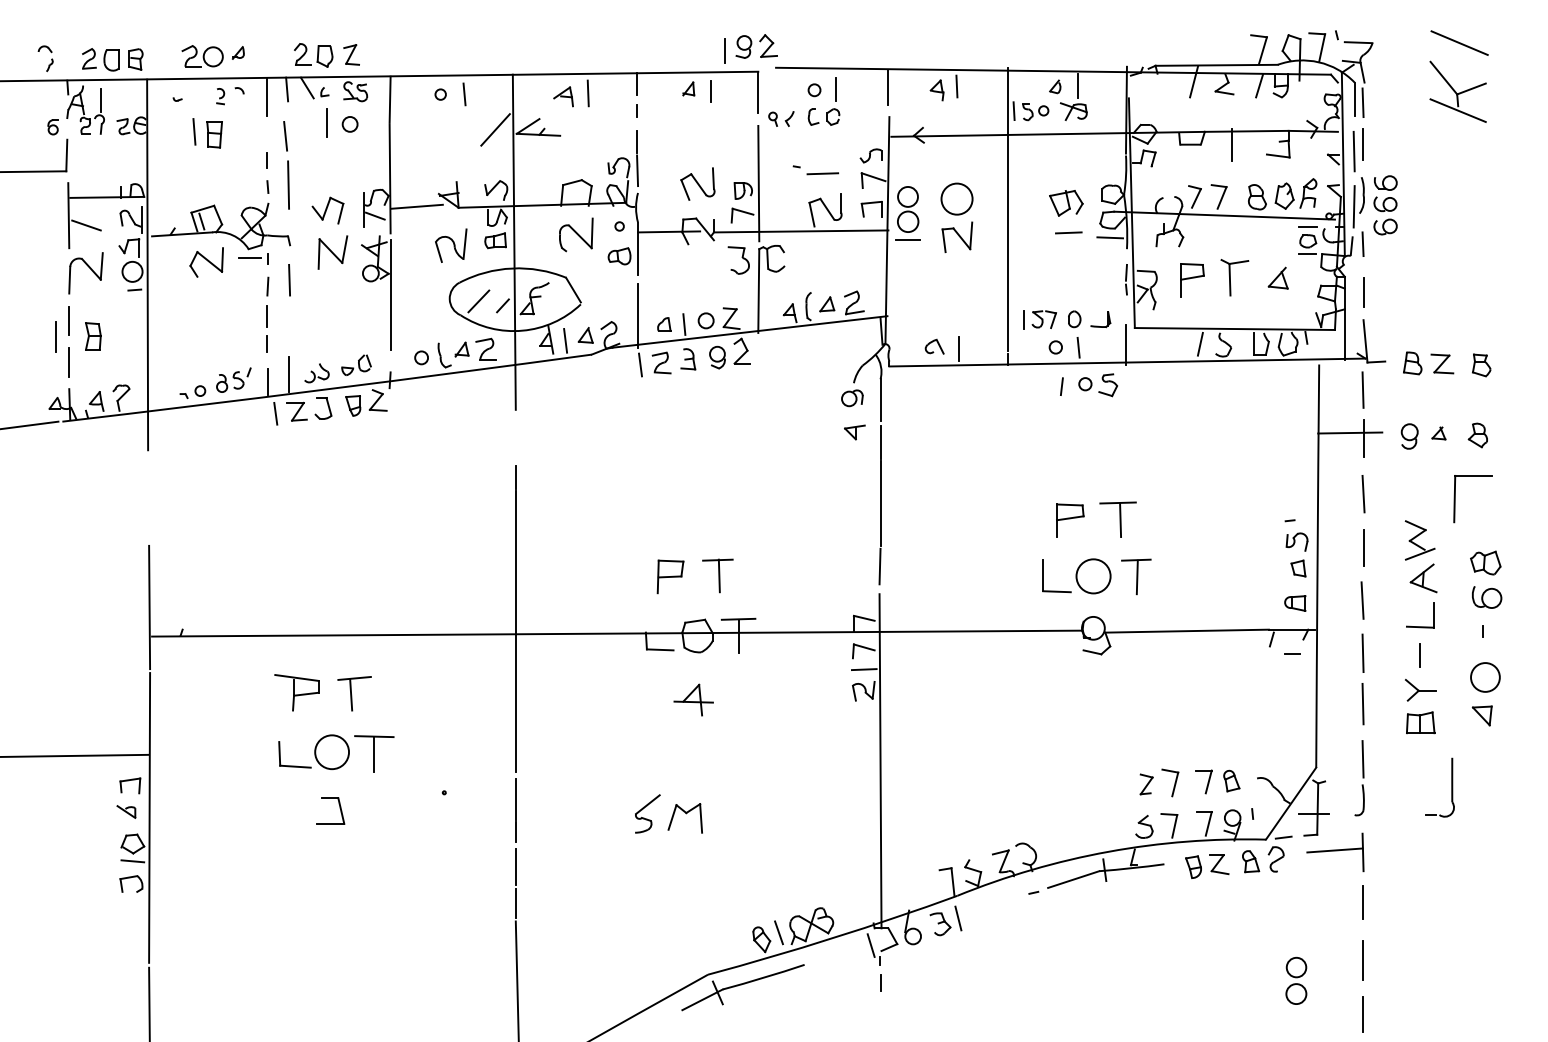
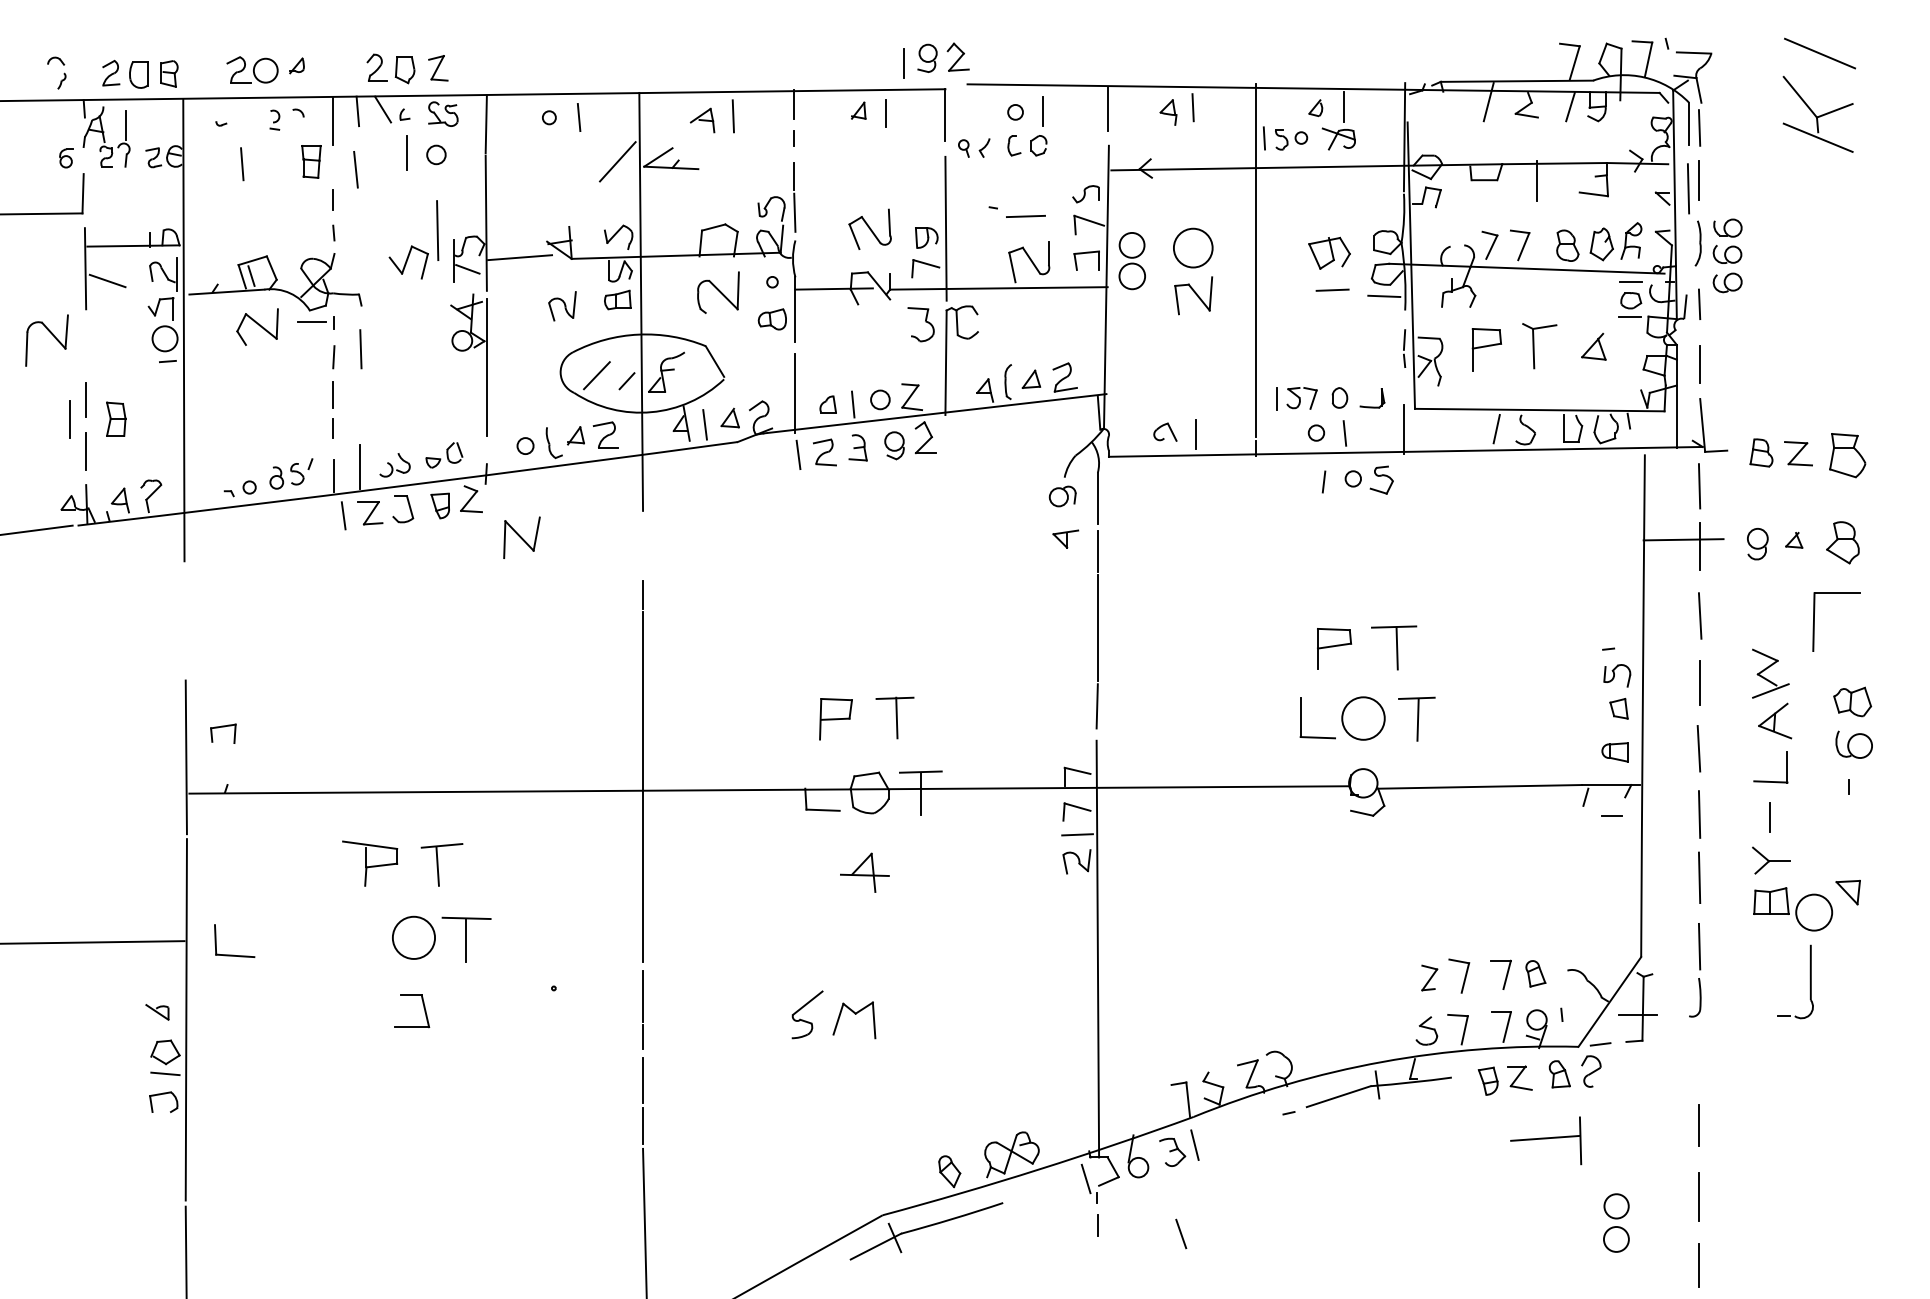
part: (214, 134) -> (311, 161), moved
line: (288, 185) -> (437, 230), moved
line: (1354, 206) -> (1688, 257), removed
line: (908, 240) -> (1132, 299), removed
part: (451, 245) -> (562, 306), size x0.7
part: (332, 252) -> (521, 537), moved
part: (89, 268) -> (51, 334), moved
part: (1481, 365) -> (1847, 455), size x1.6
part: (1477, 435) -> (1842, 542), size x1.4
circle: (1485, 677) -> (1814, 912), moved
part: (294, 765) -> (234, 954), moved
part: (130, 785) -> (223, 733), moved
part: (1335, 852) -> (1546, 1140), moved
line: (779, 932) -> (1181, 1233), moved

